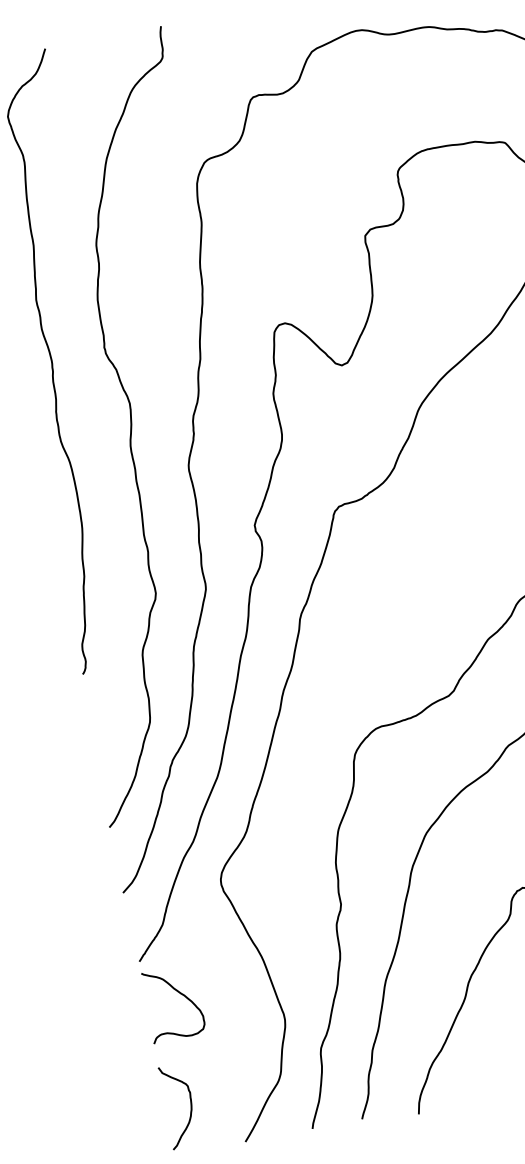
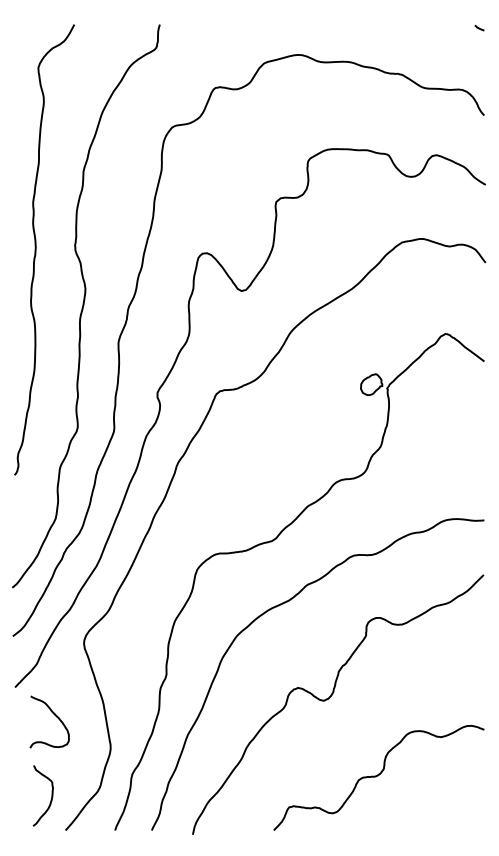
curve: (178, 993) -> (54, 715), moved
curve: (189, 1109) -> (50, 799), moved

